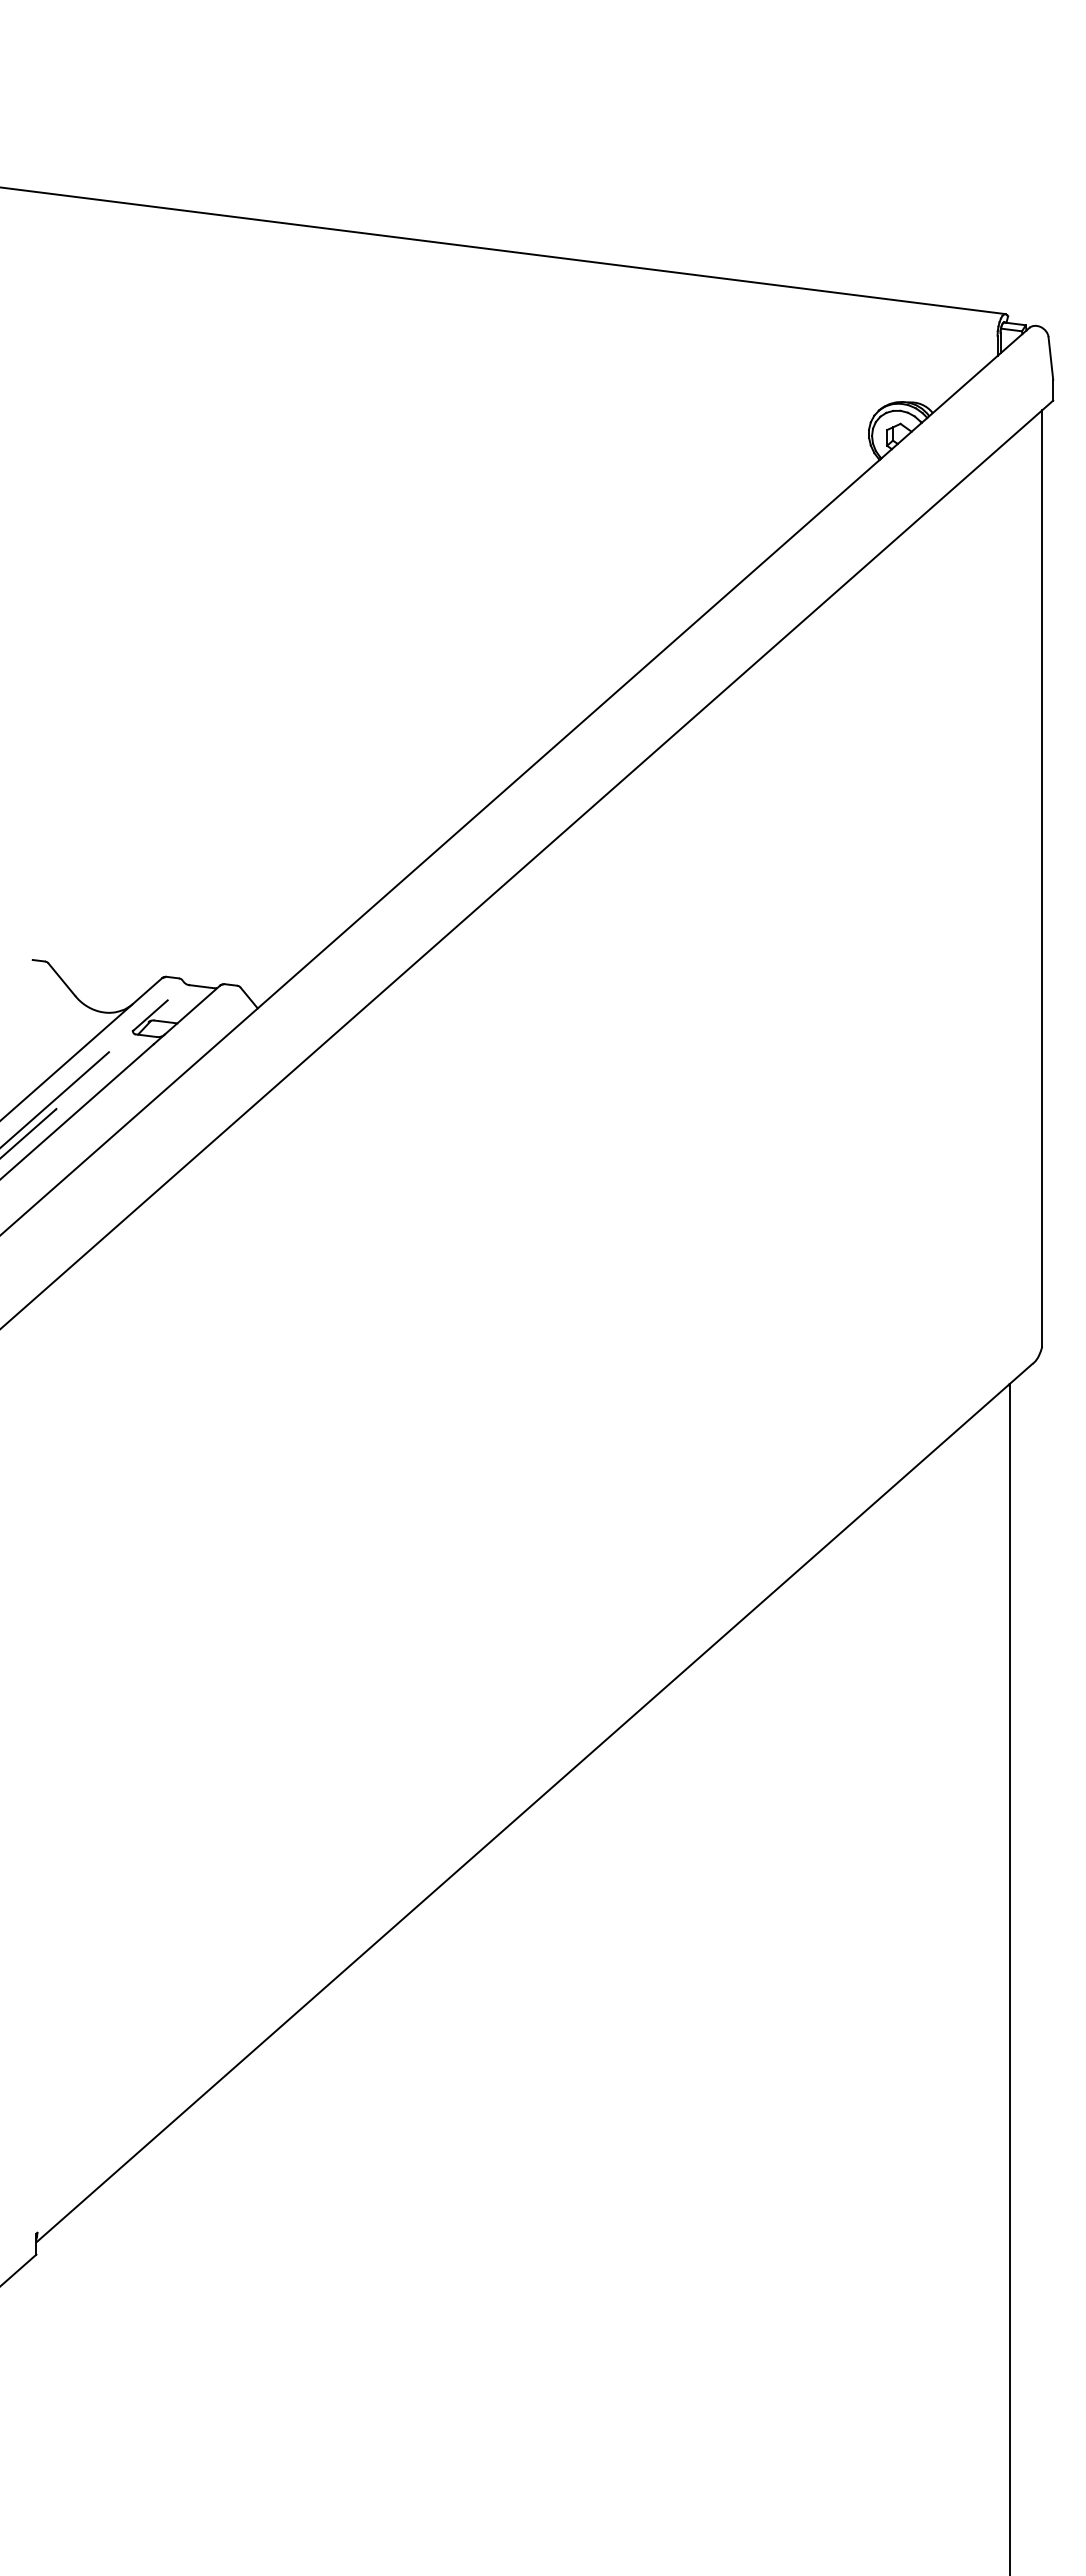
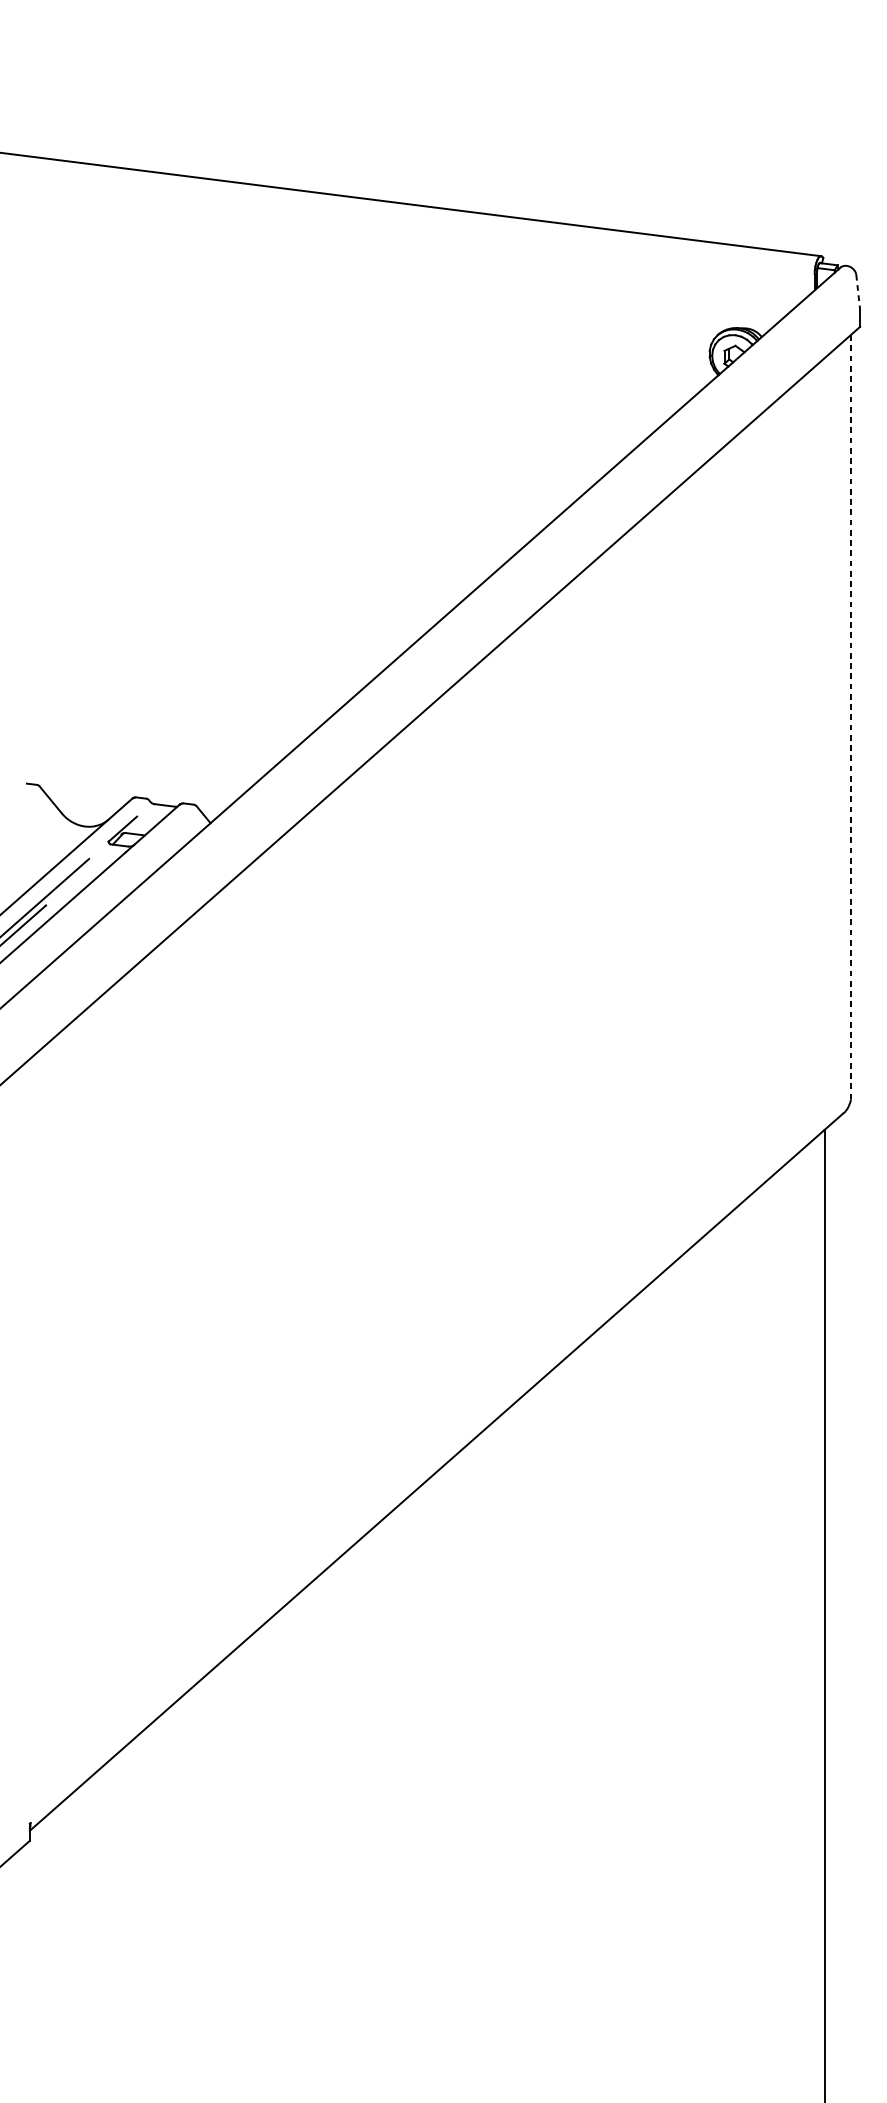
line: (1050, 358) -> (857, 292), solid -> dashed
line: (1042, 877) -> (851, 716), solid -> dashed

